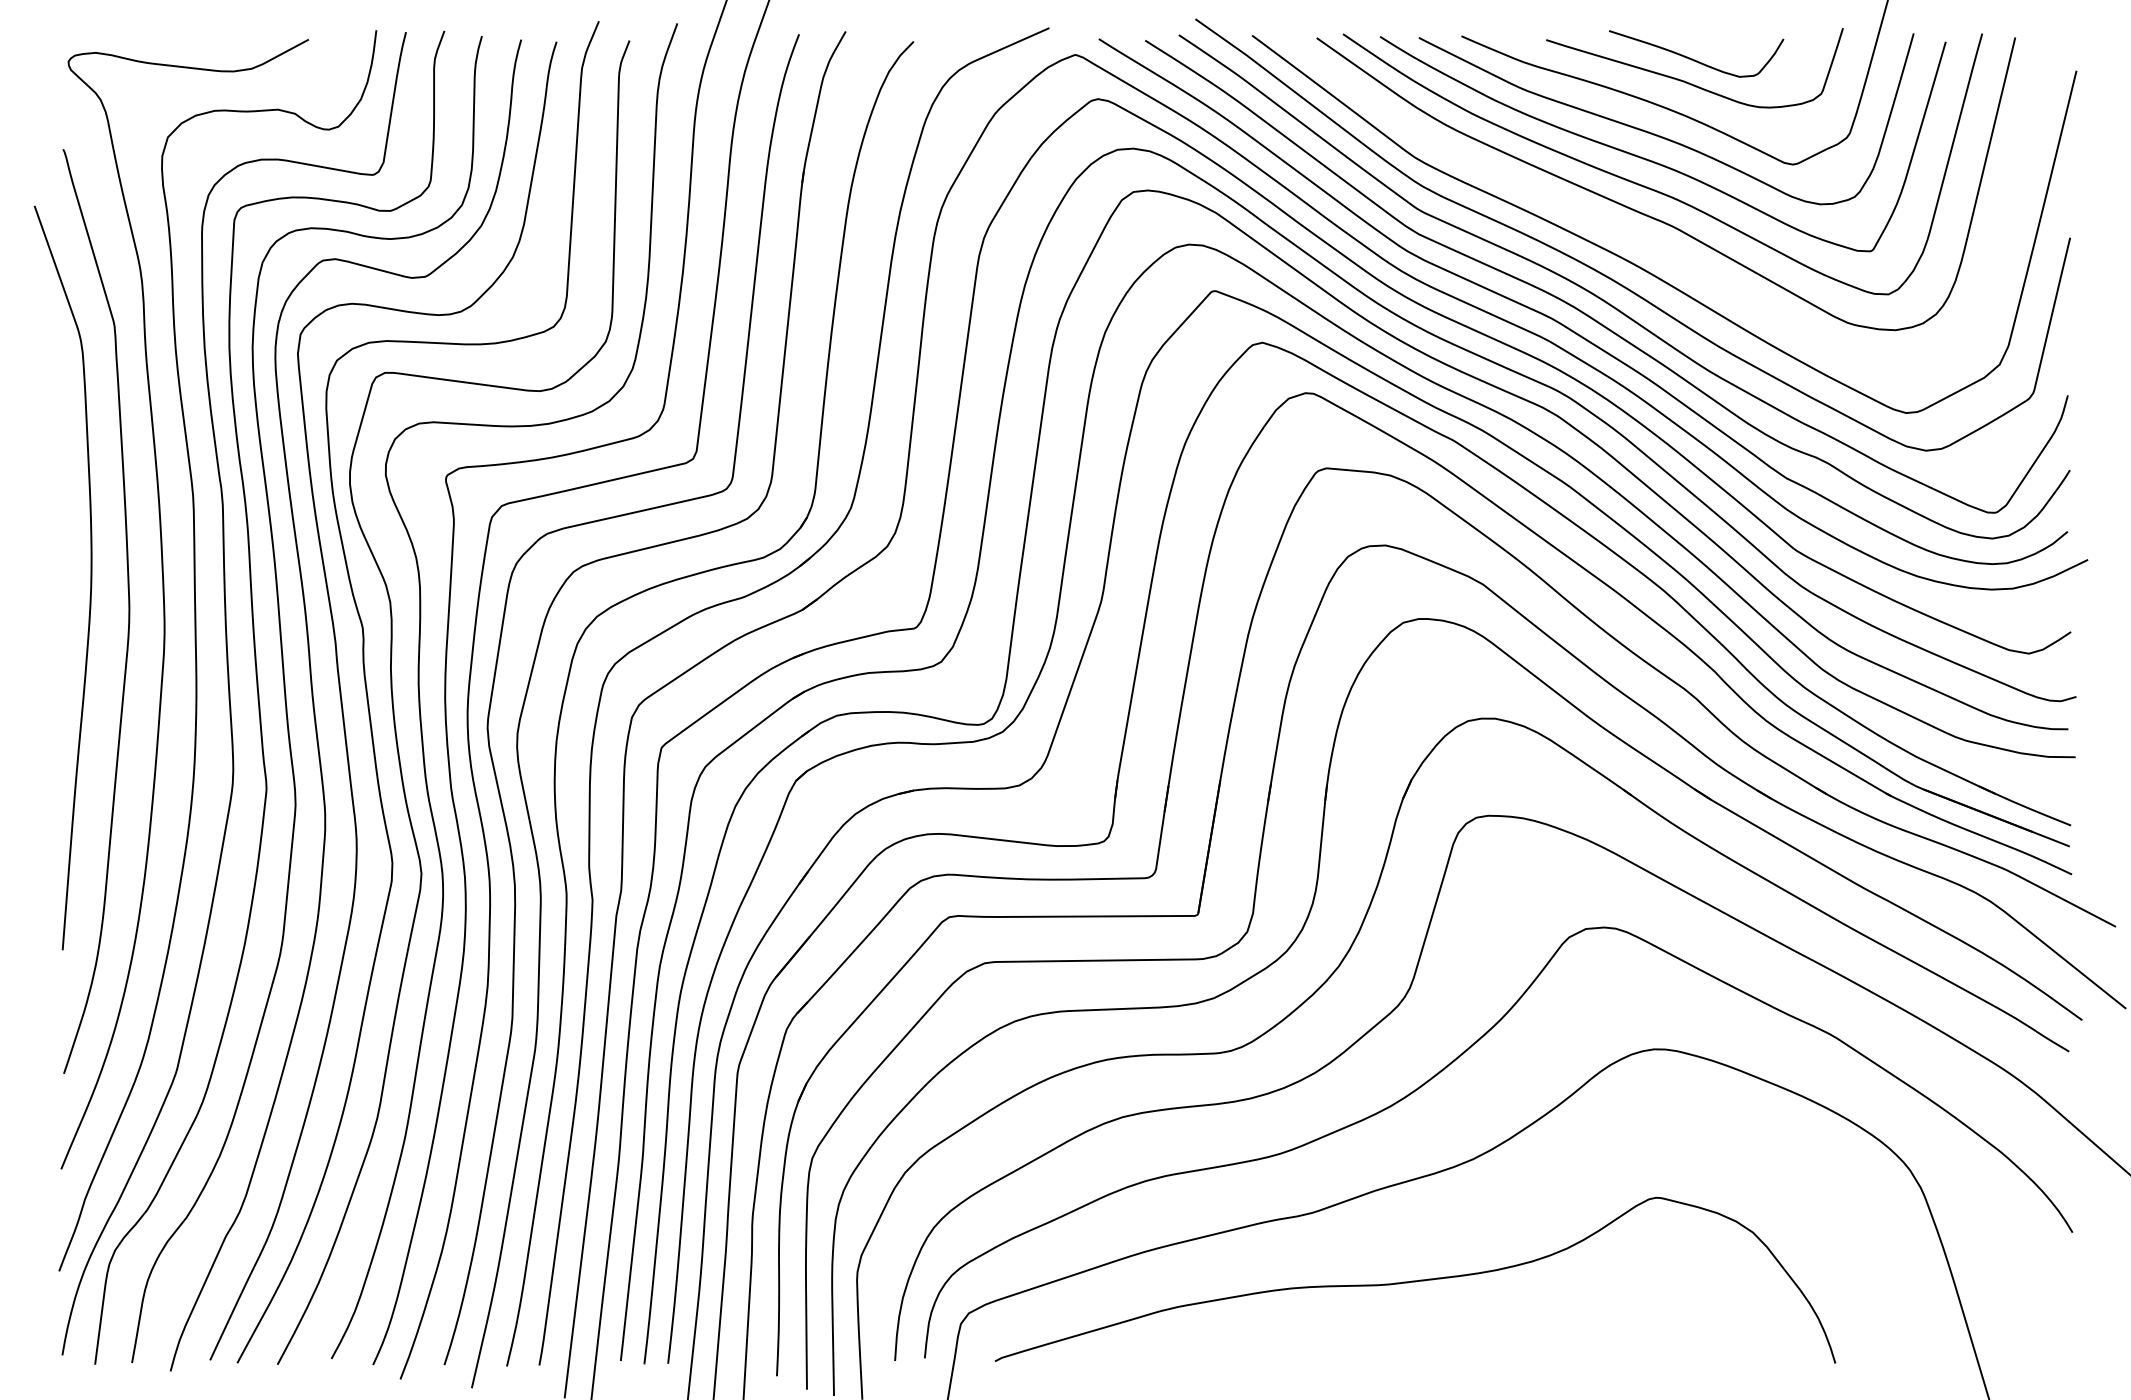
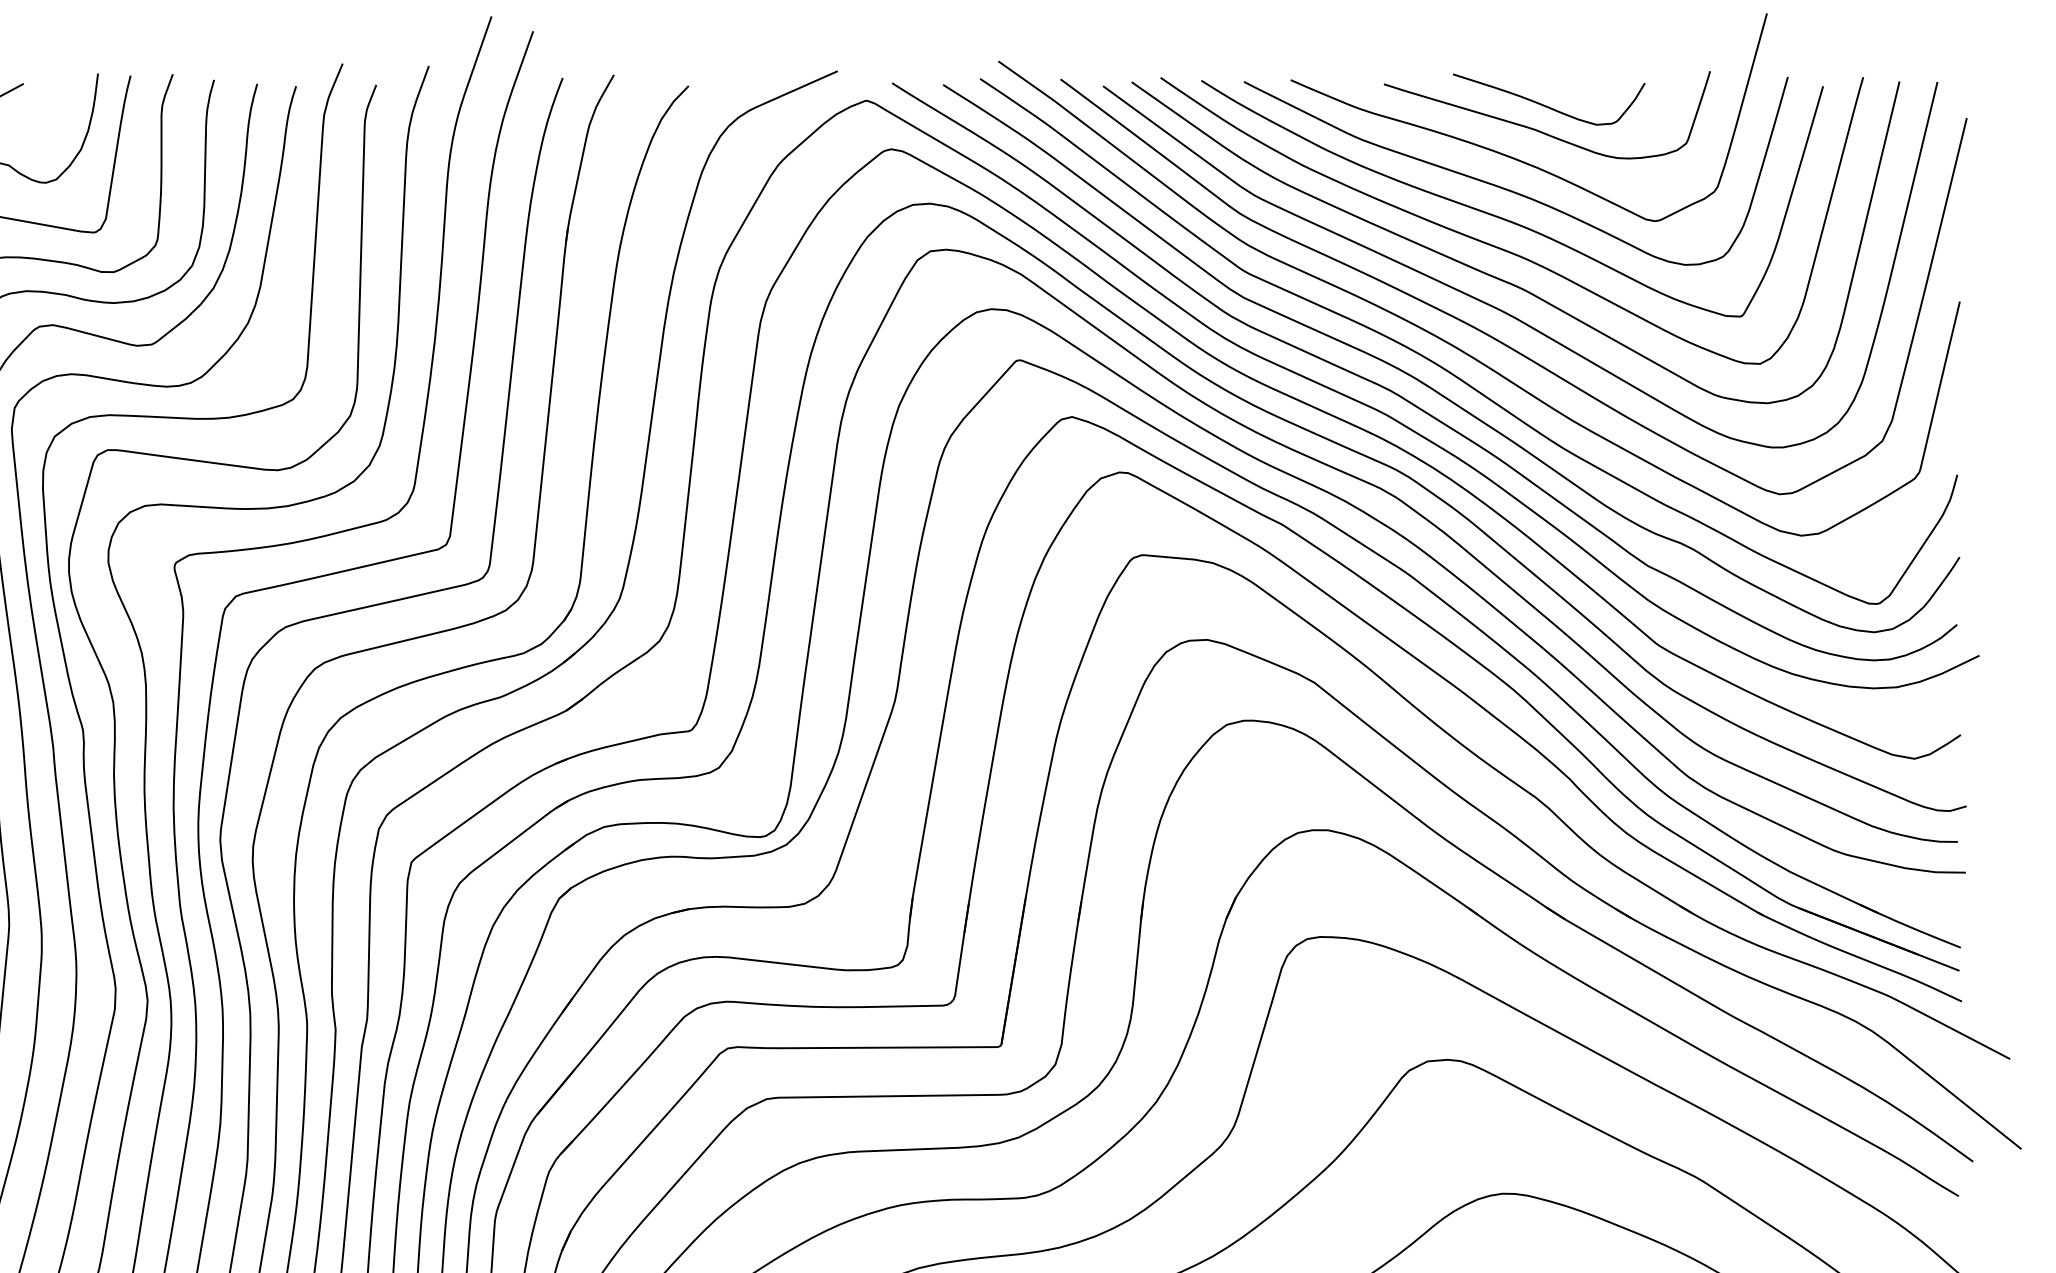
curve: (1650, 243) -> (1498, 307), added

